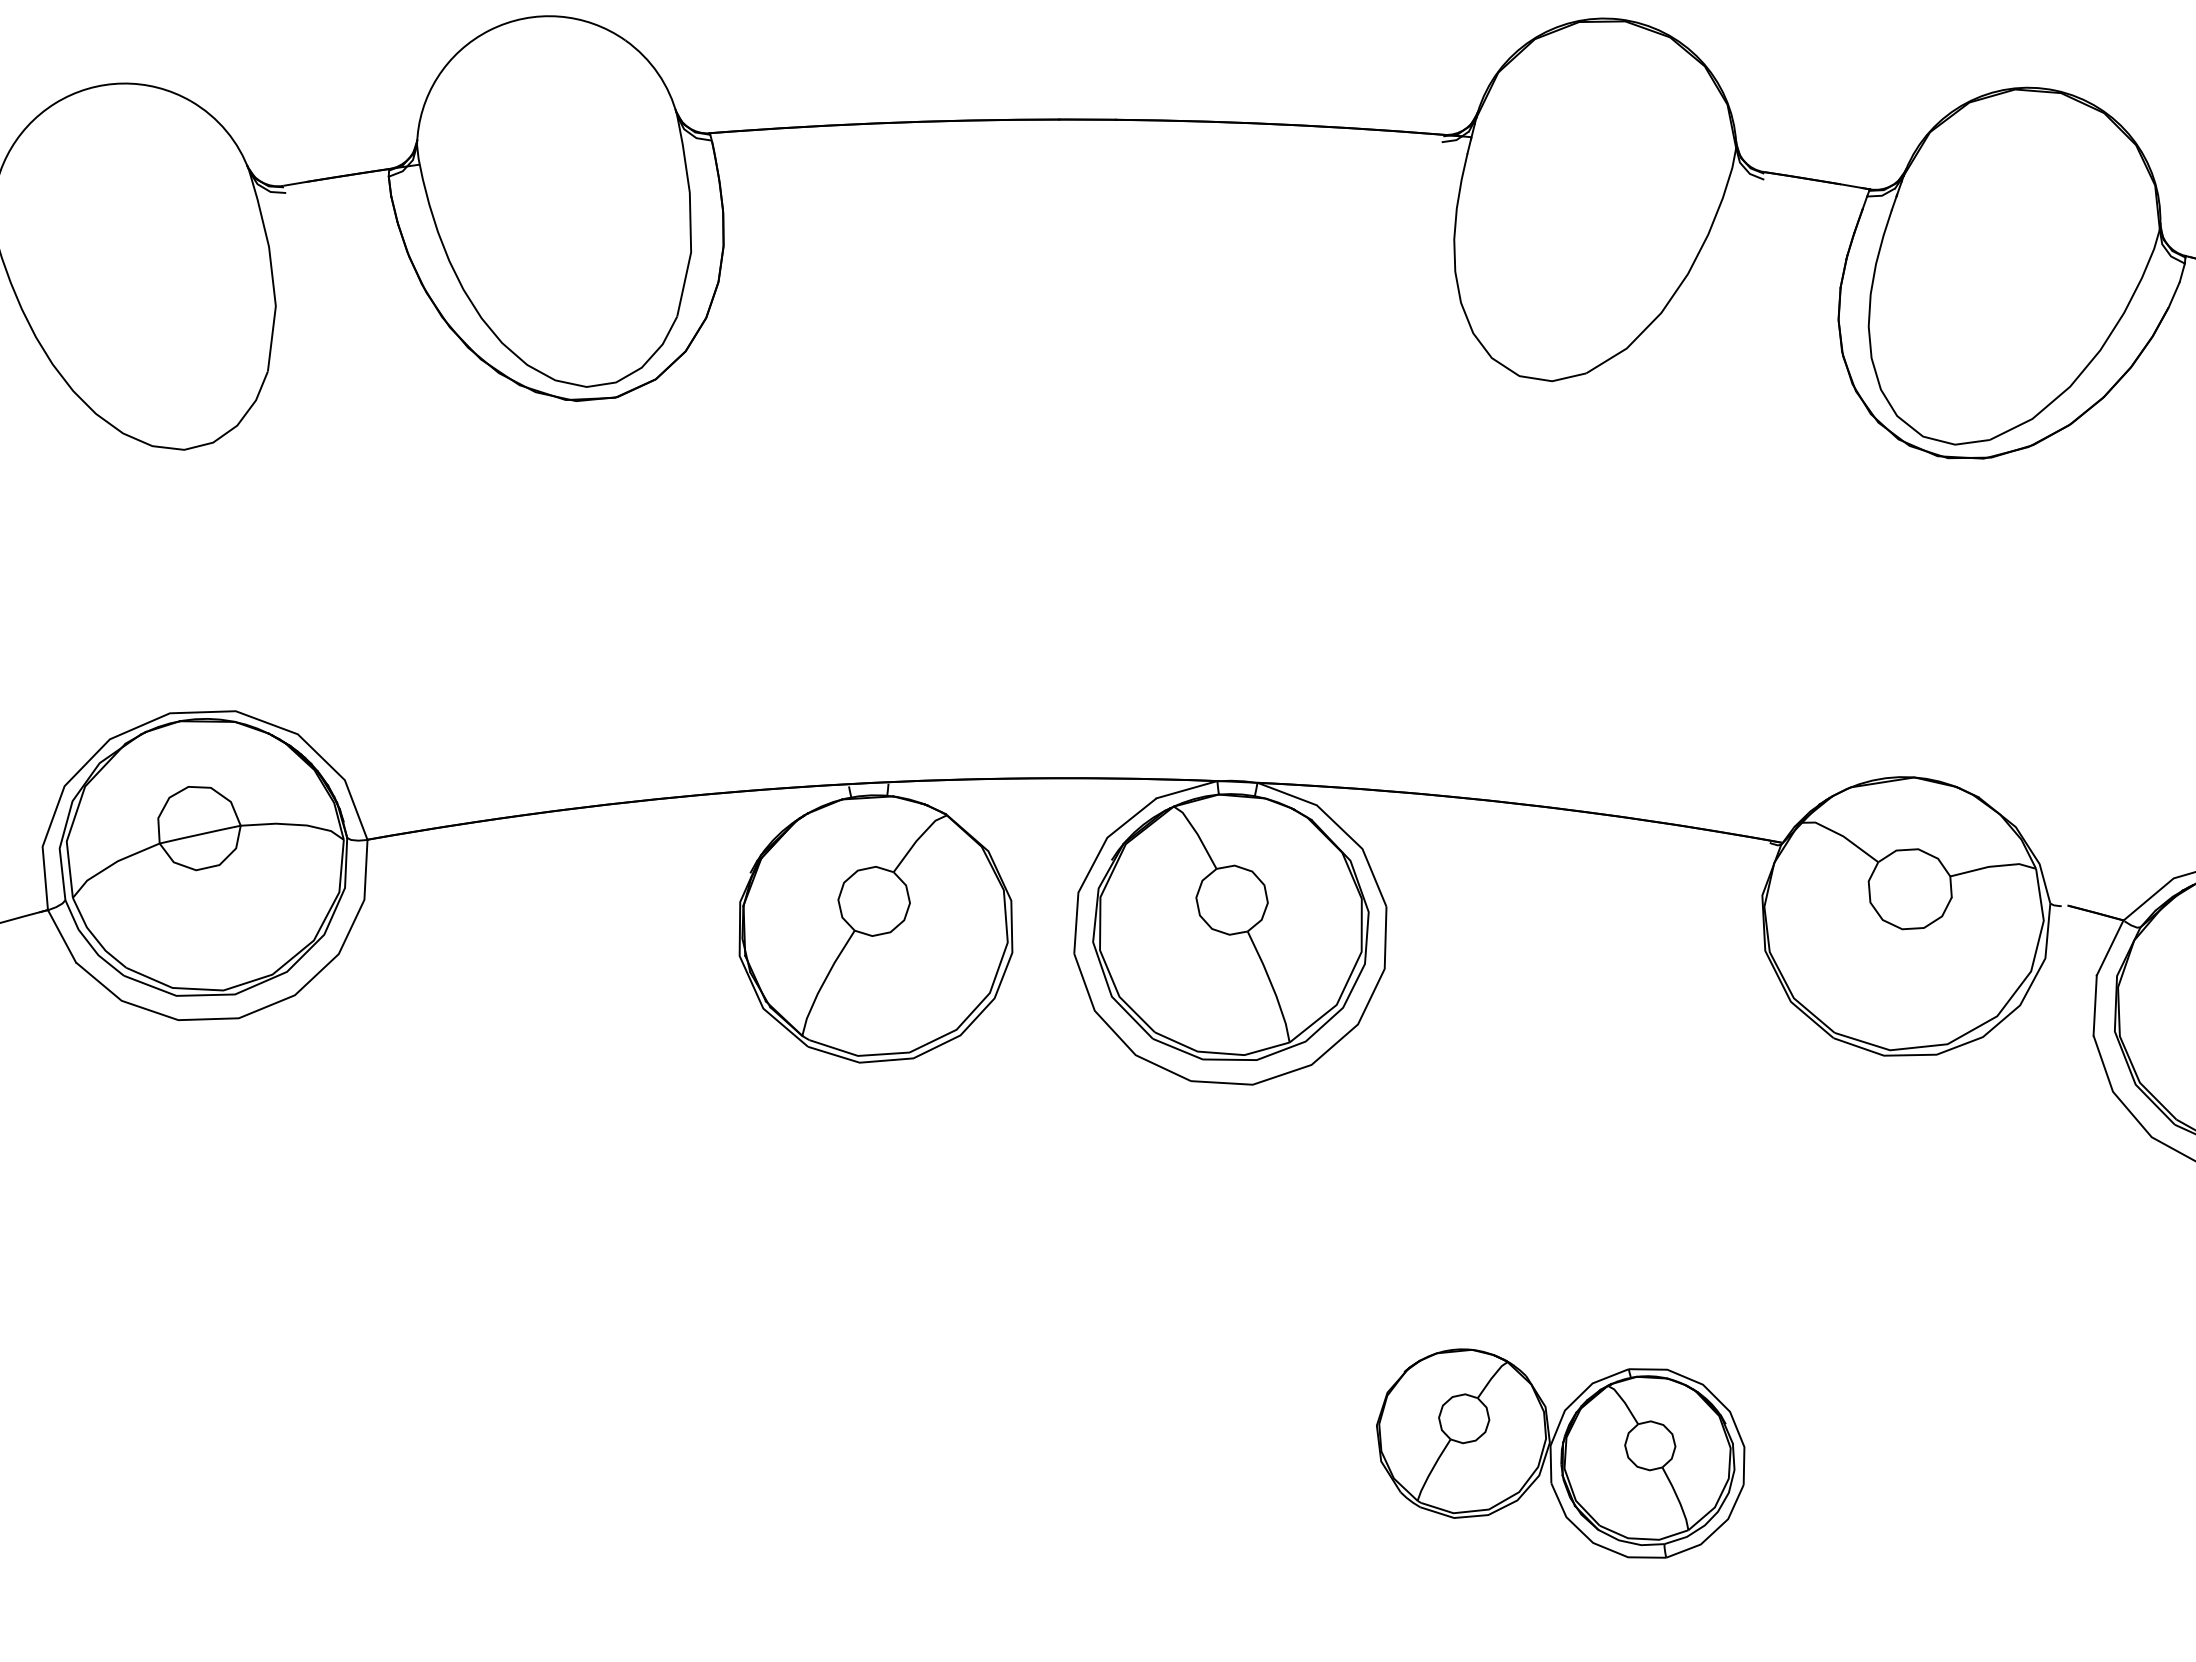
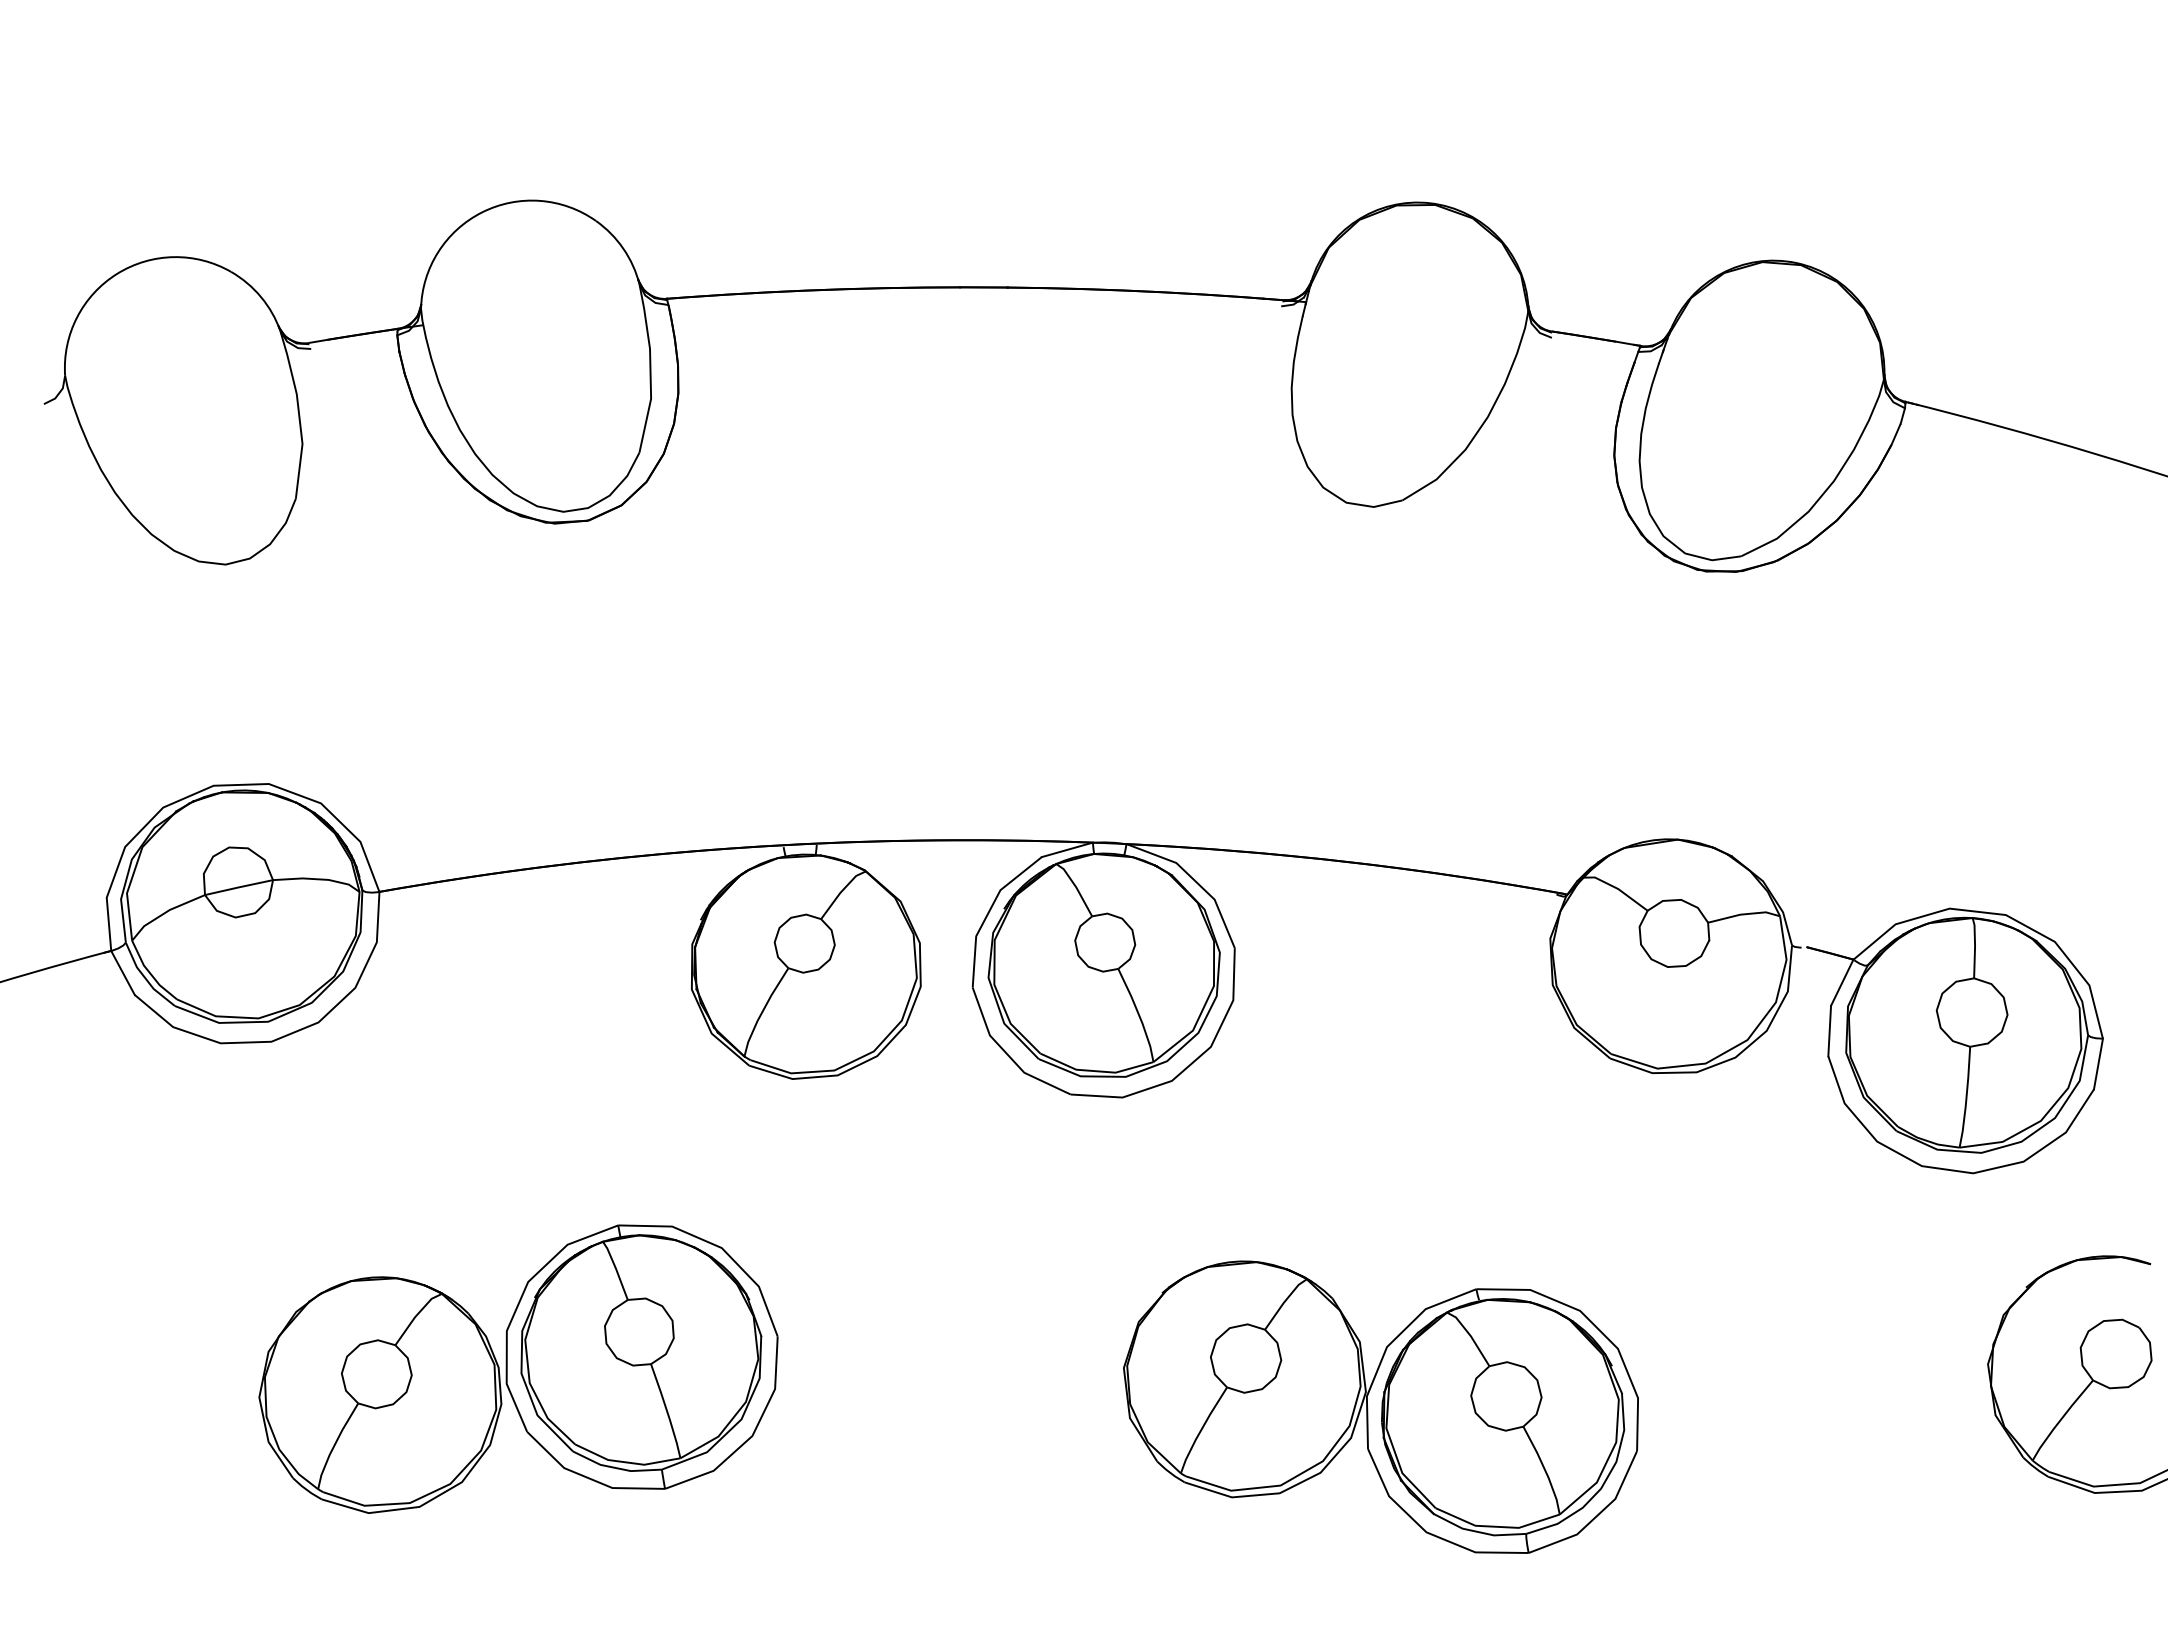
part: (533, 1407) -> (518, 1368), added
part: (1560, 1452) -> (1380, 1406), size x1.67

